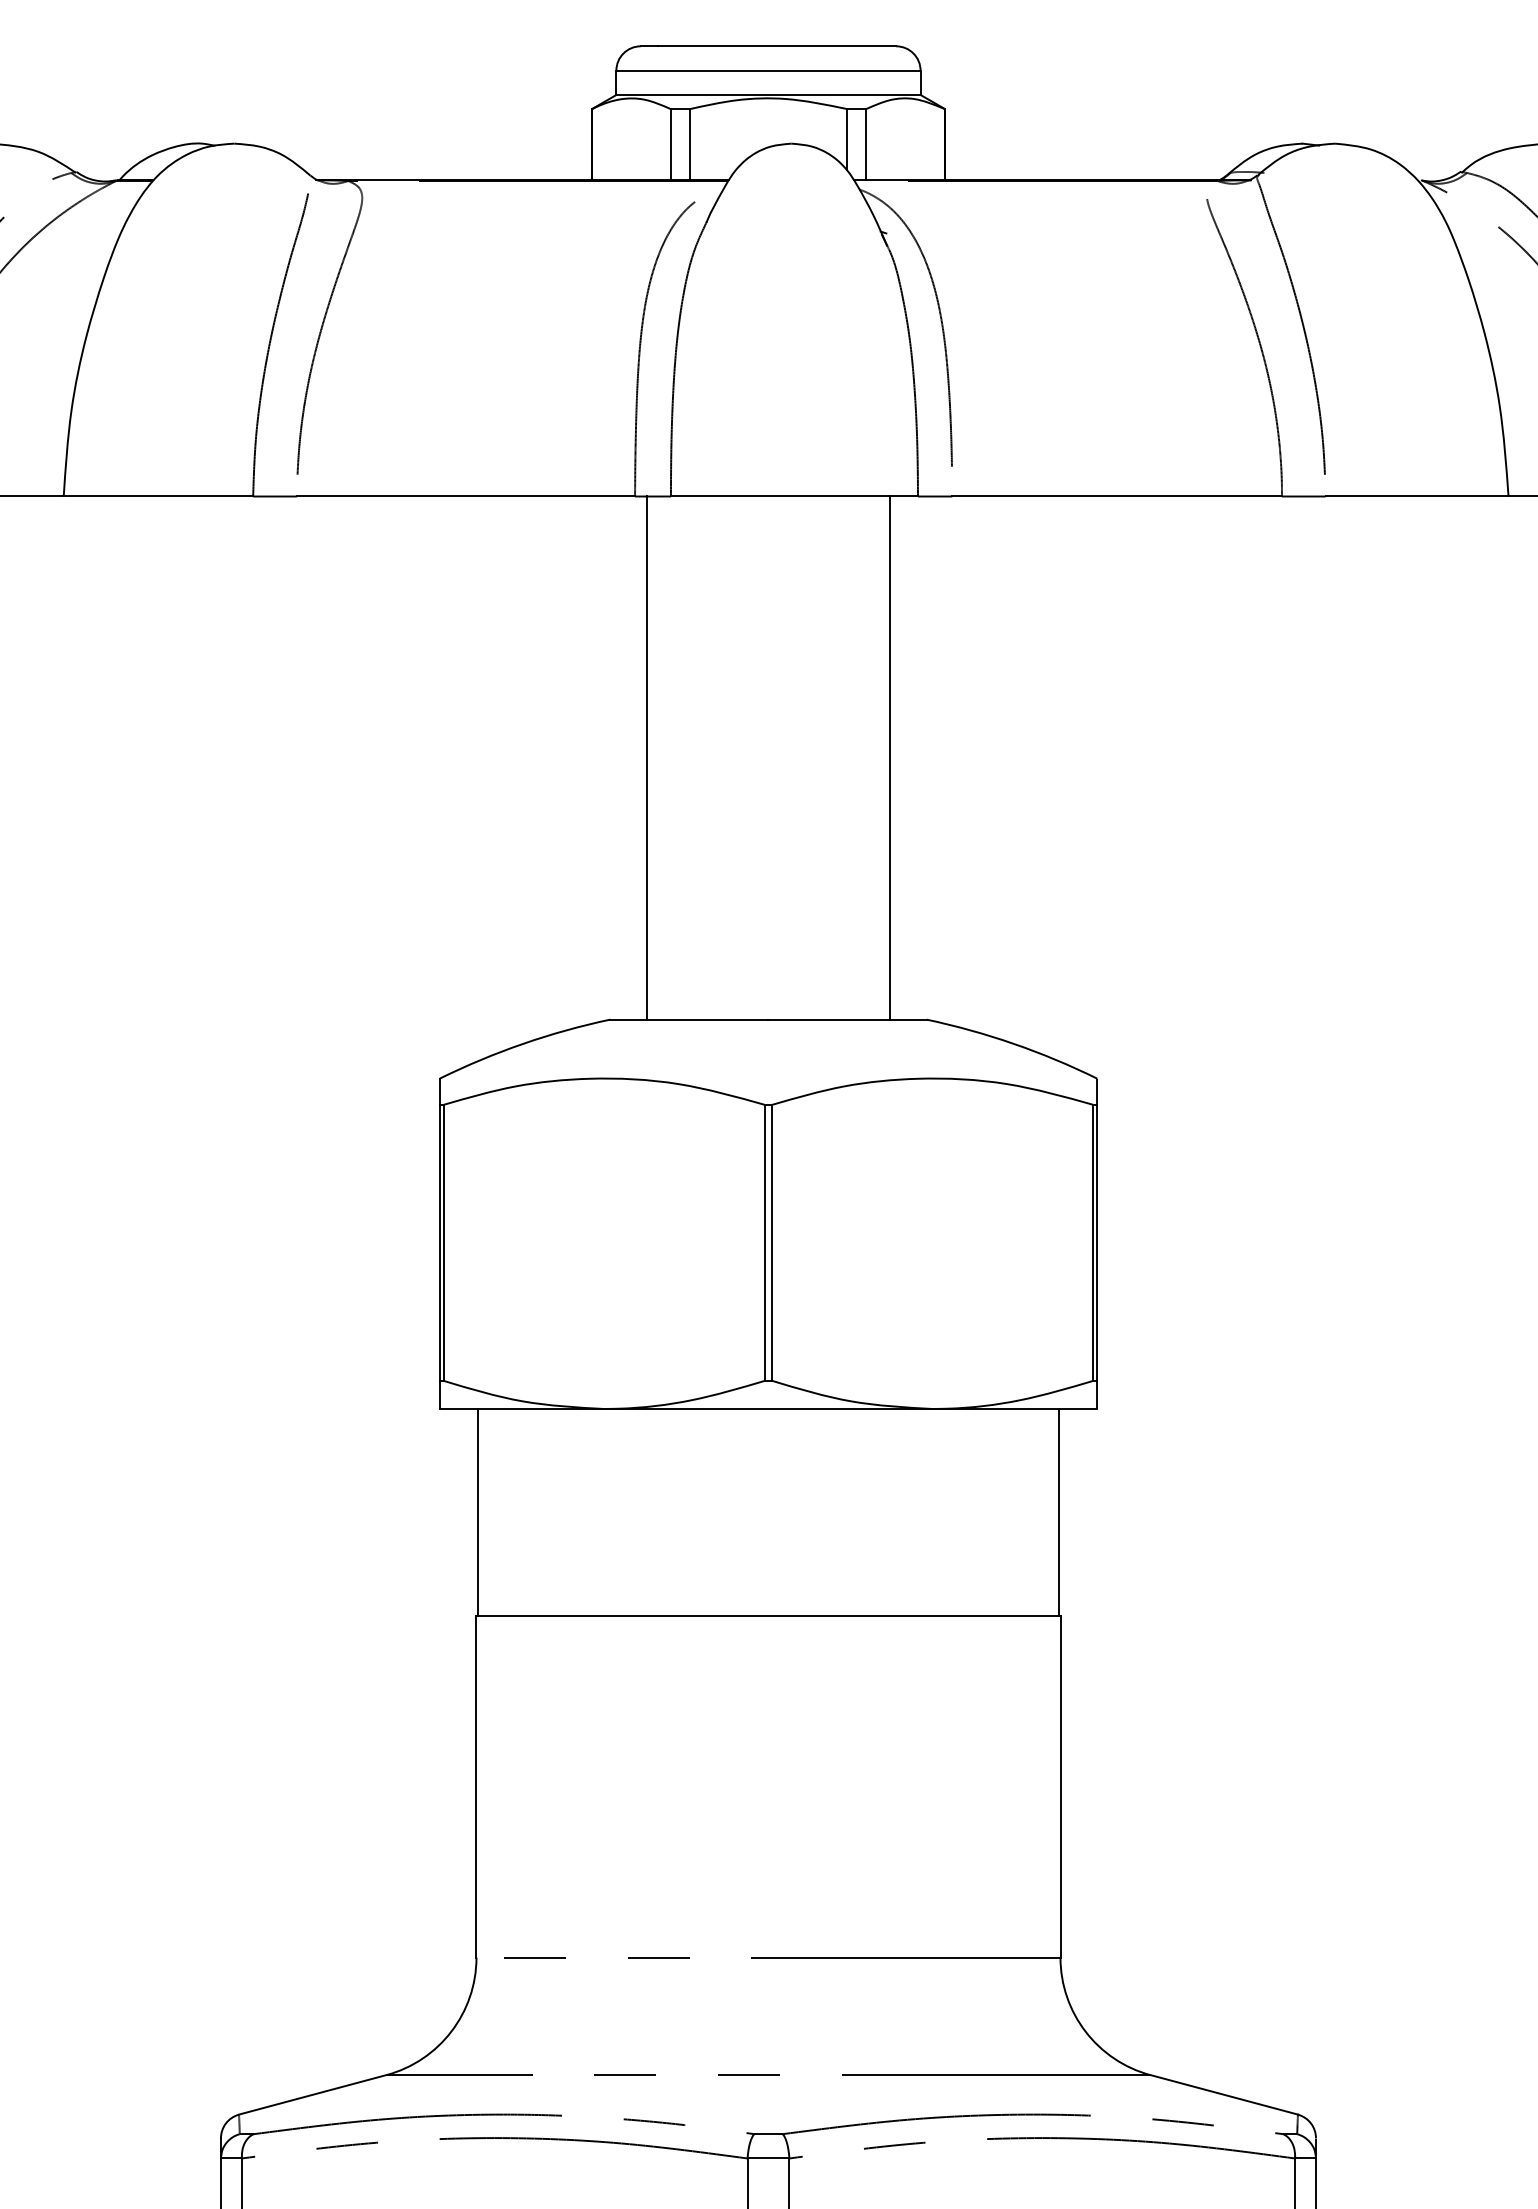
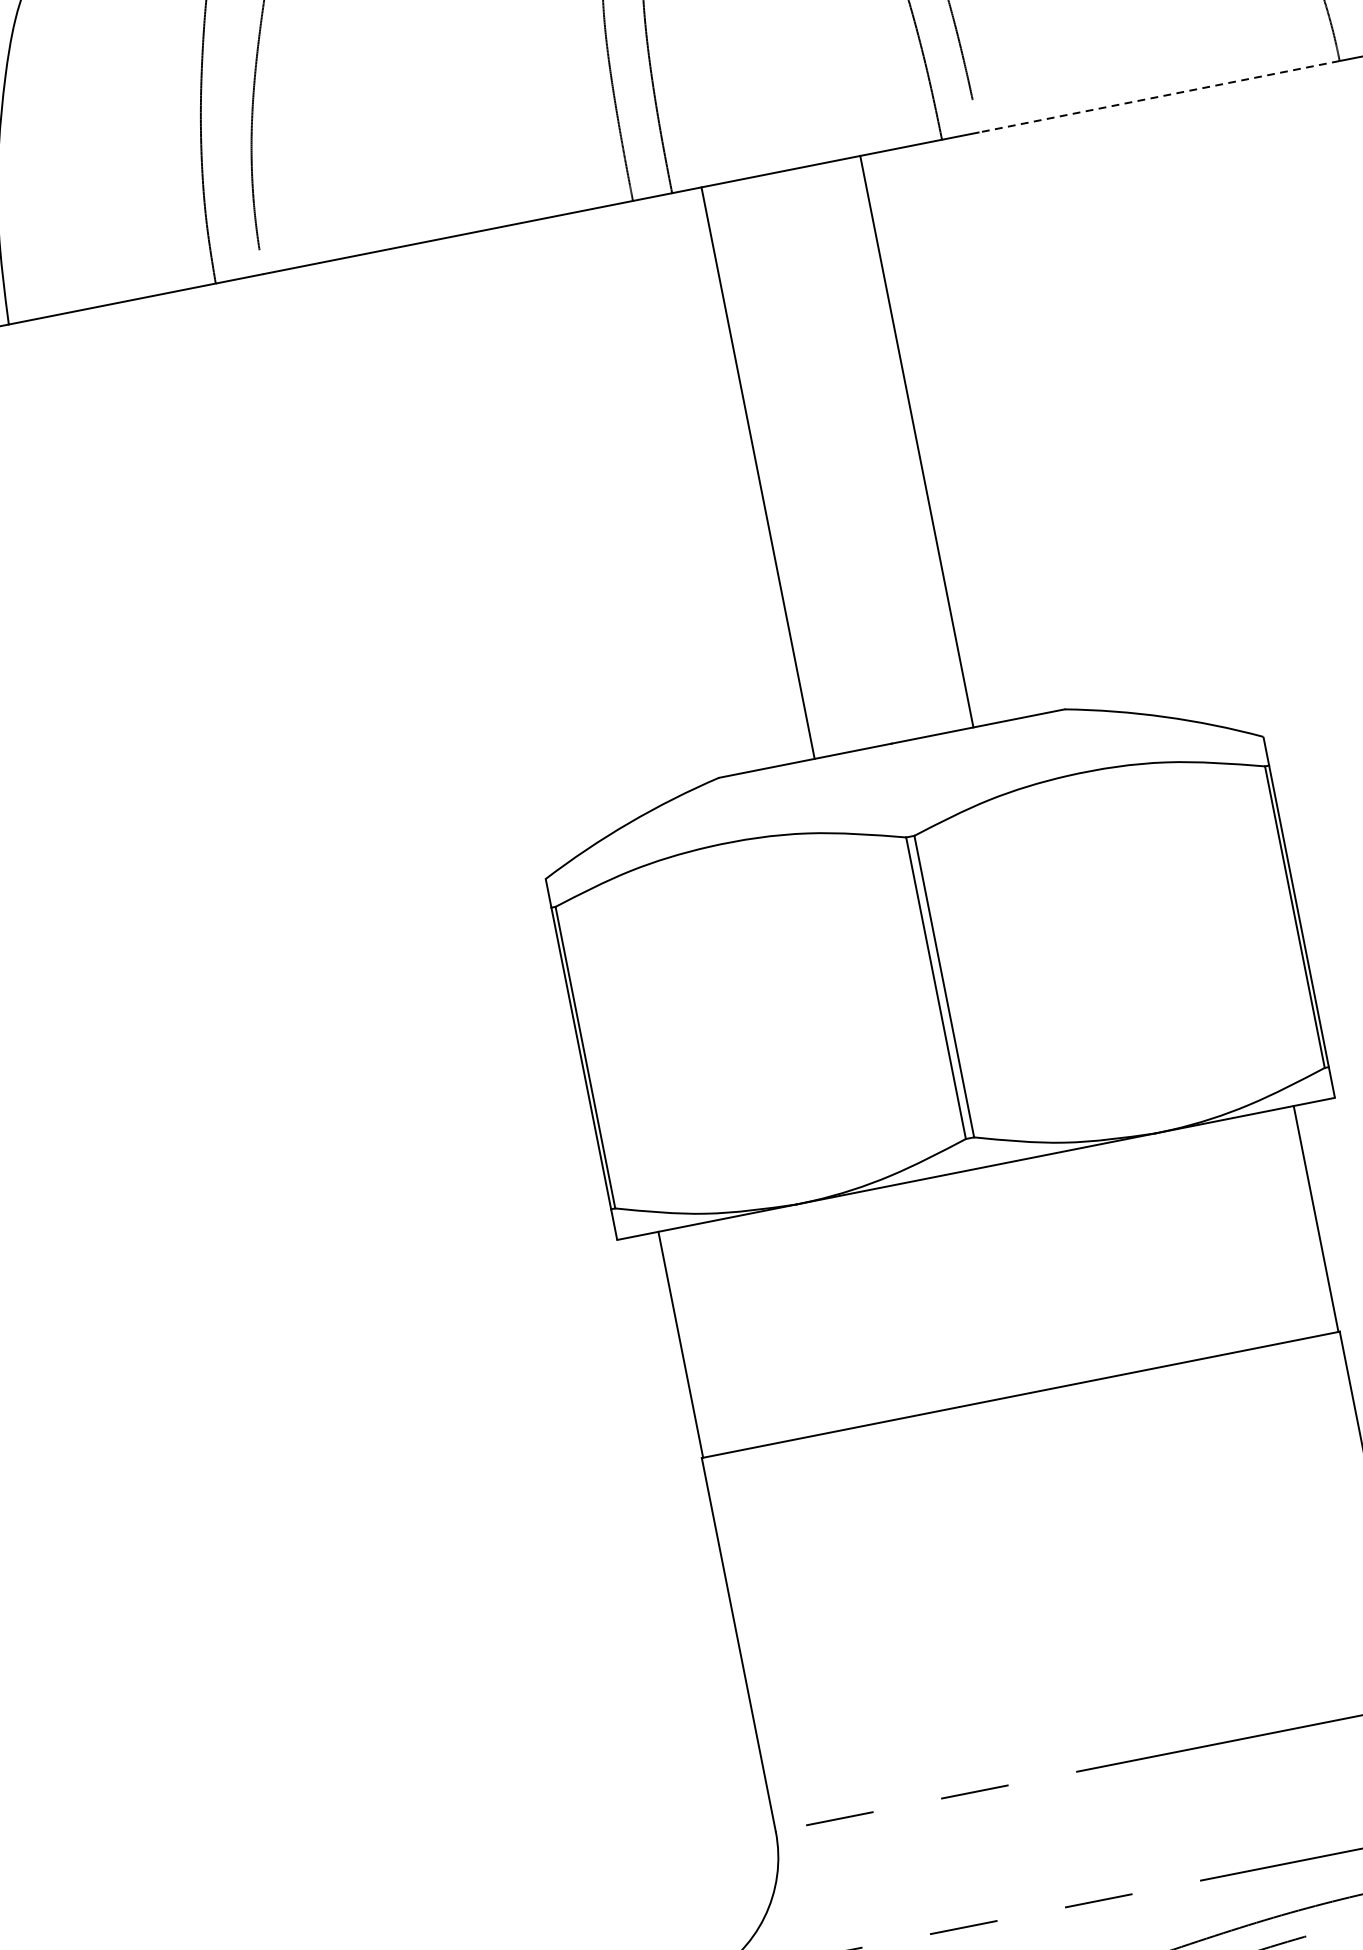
line: (1117, 496) -> (1159, 96), solid -> dashed
line: (646, 757) -> (757, 472), moved
line: (890, 757) -> (917, 440), moved

